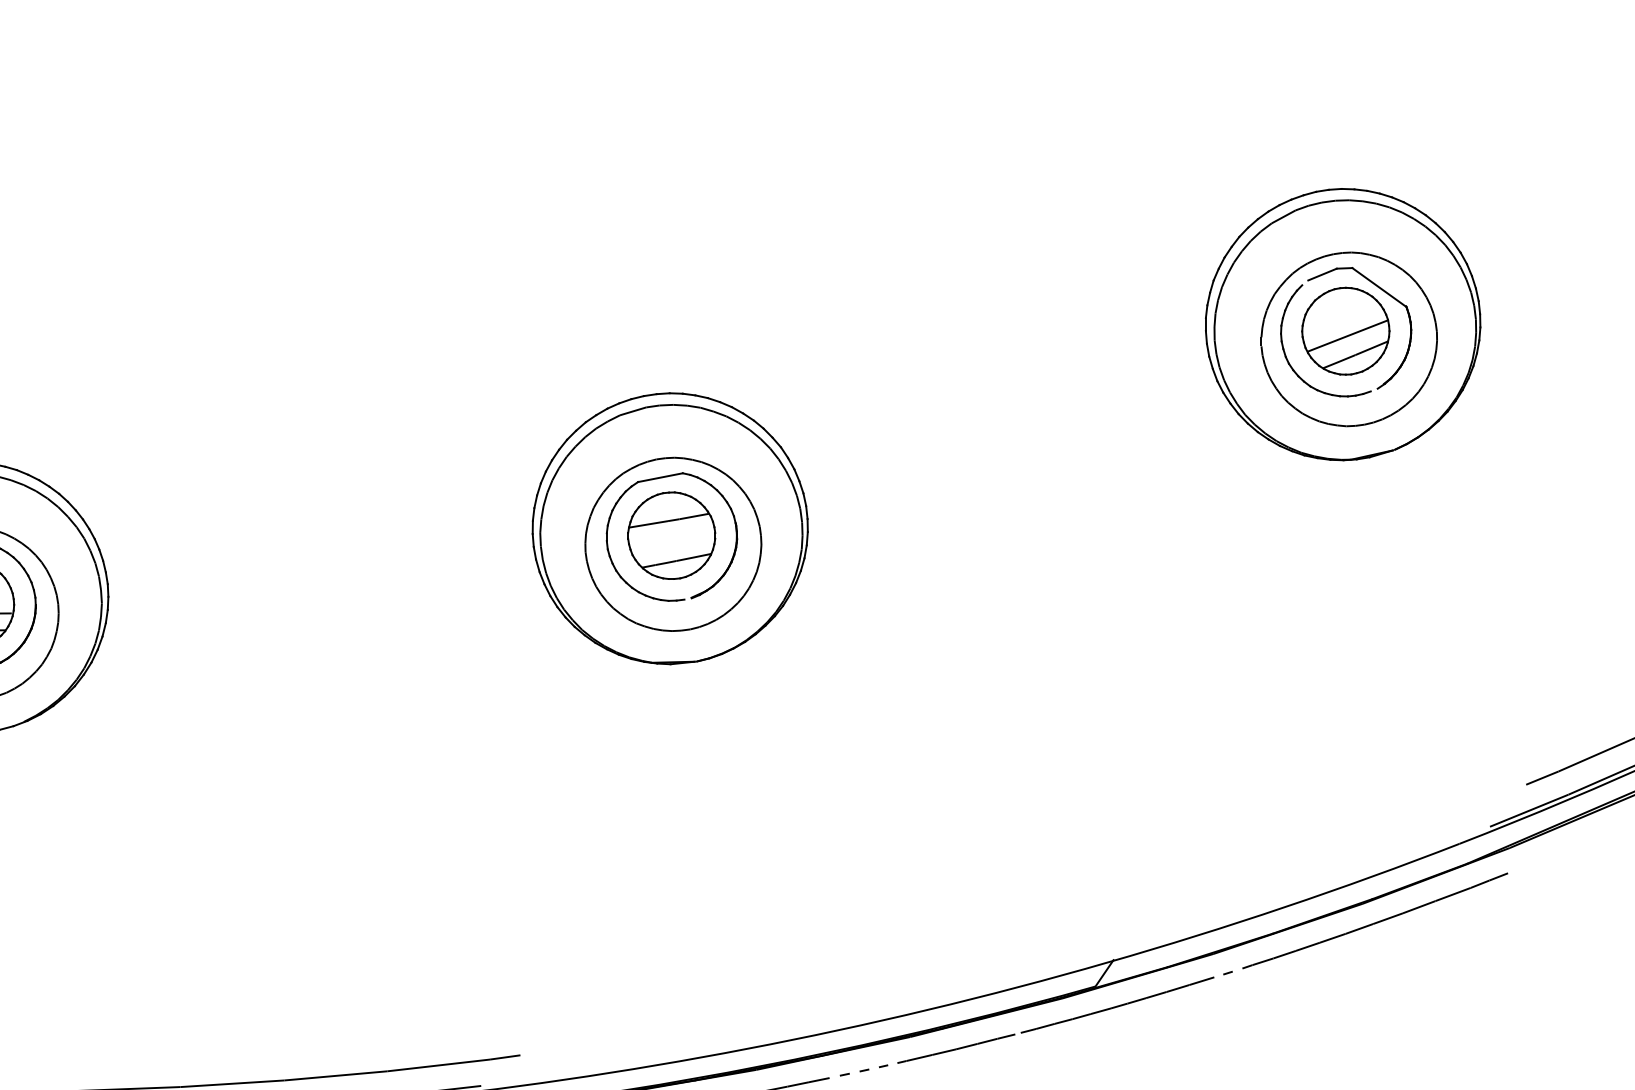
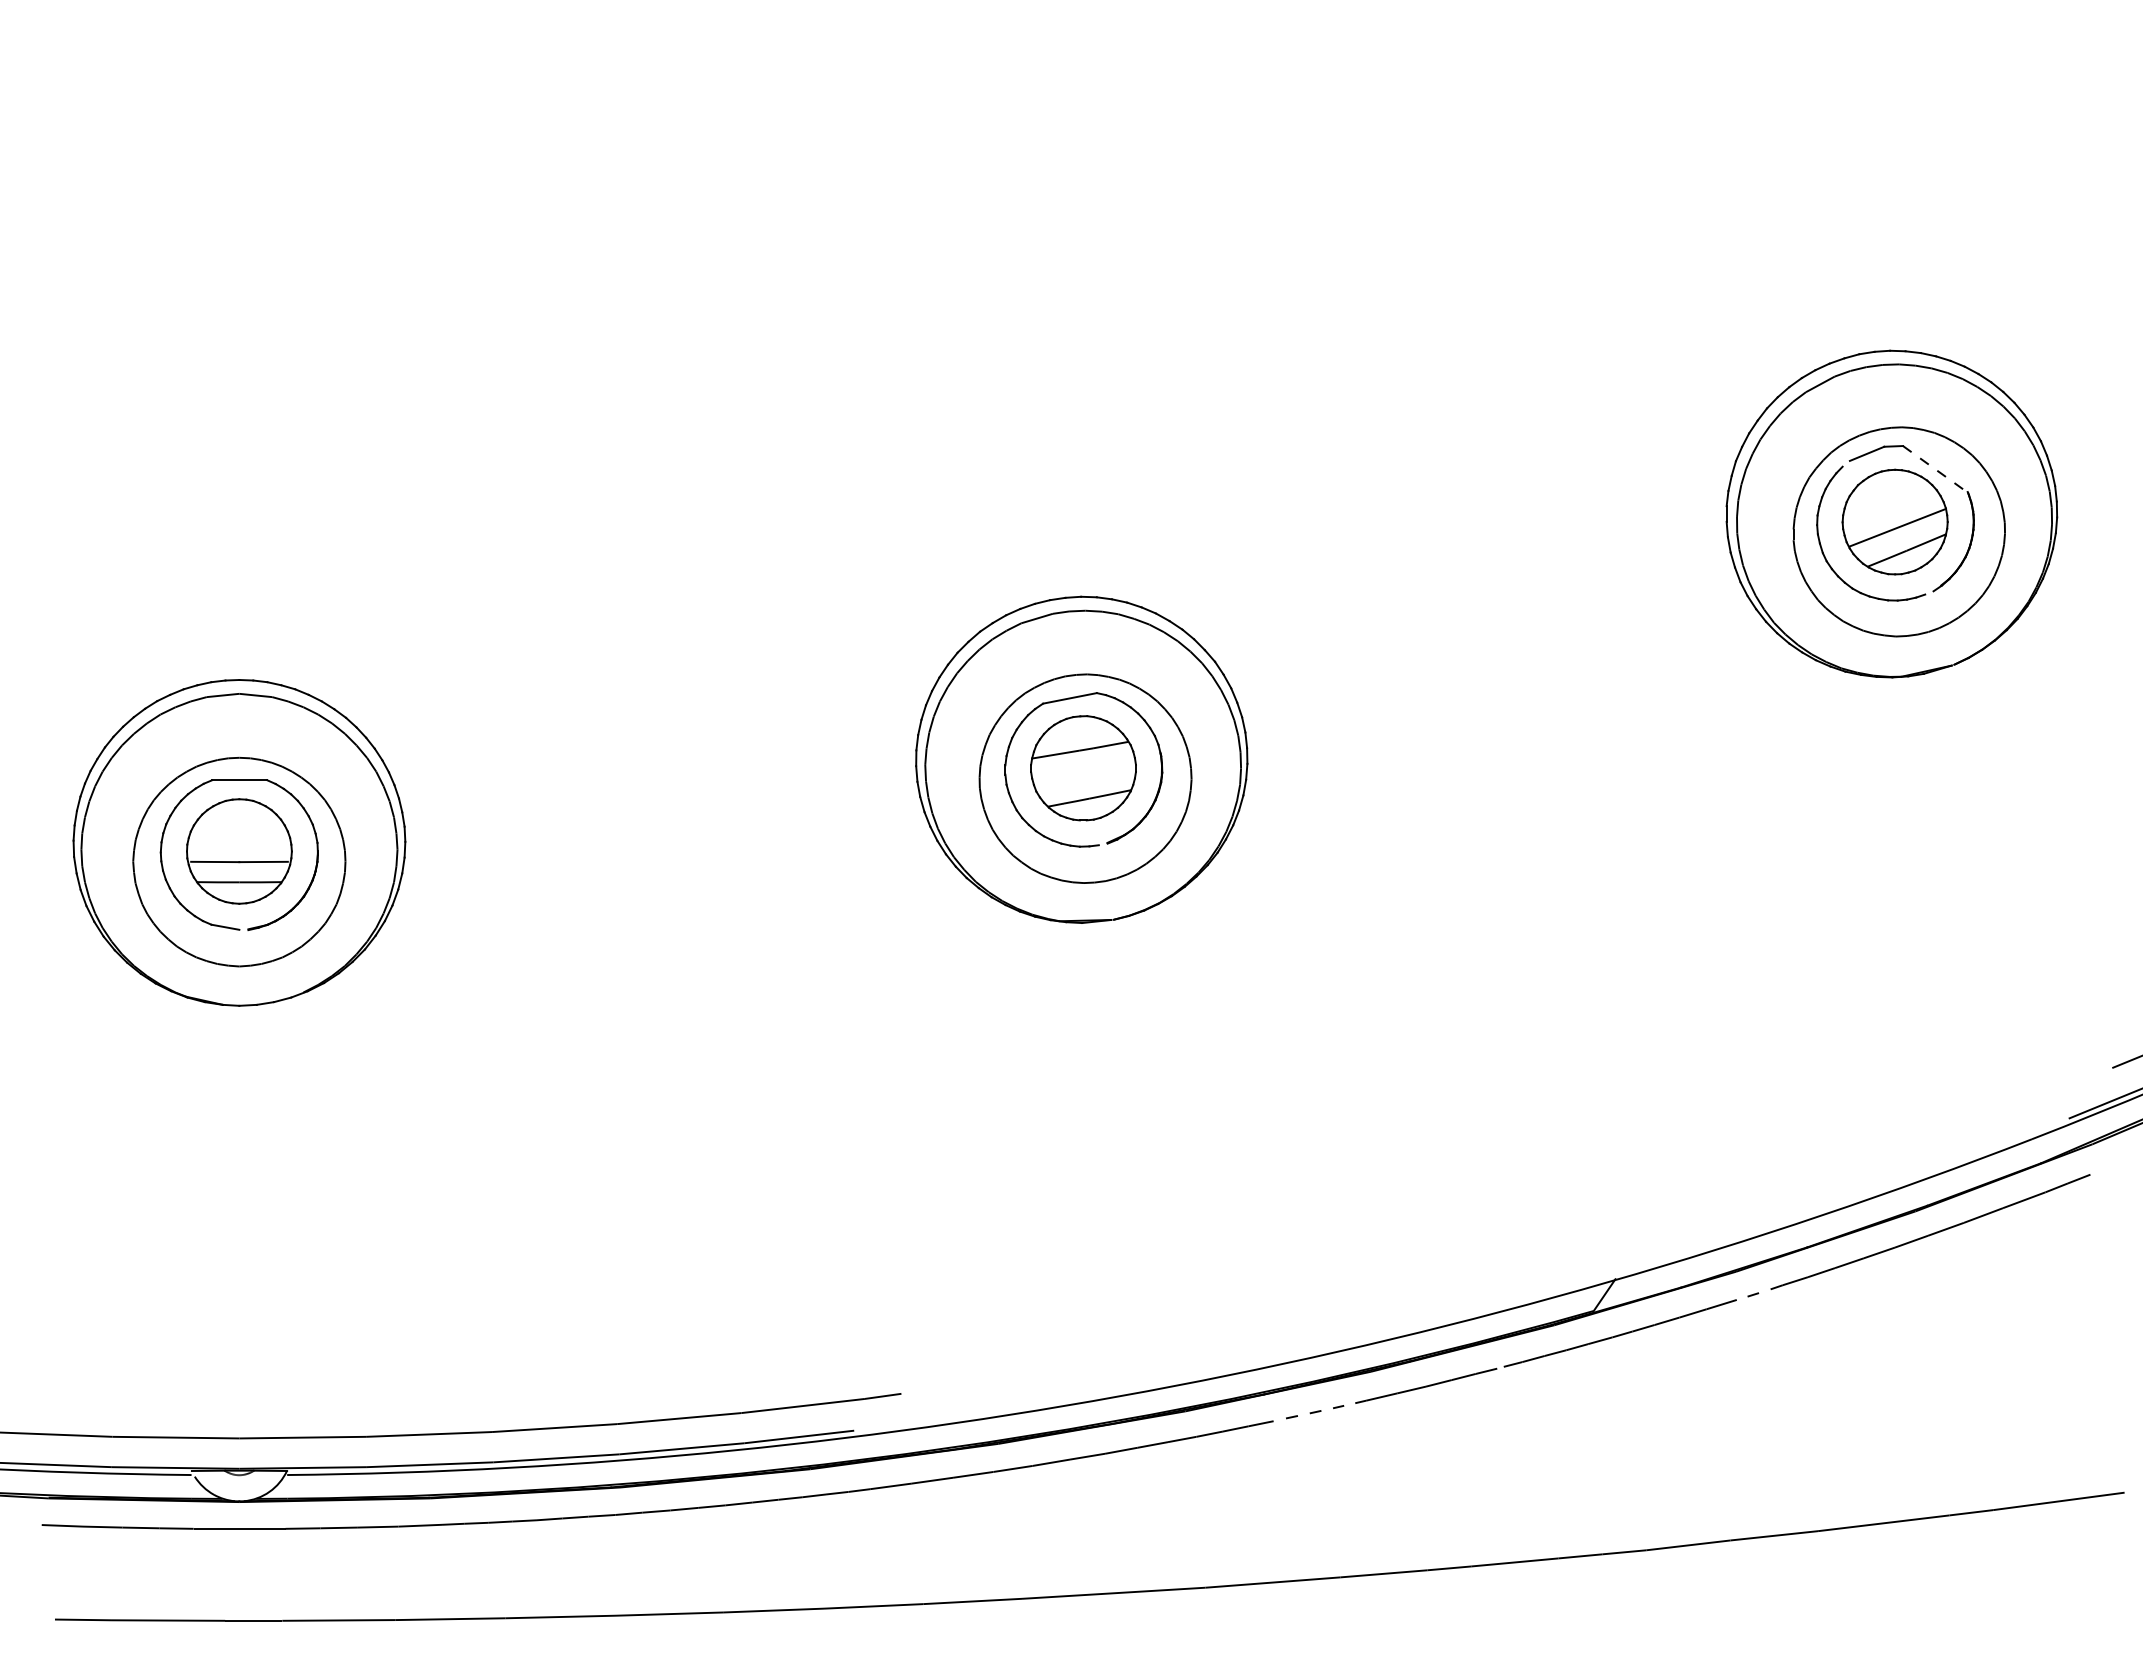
line: (1380, 287) -> (1936, 469), solid -> dashed

